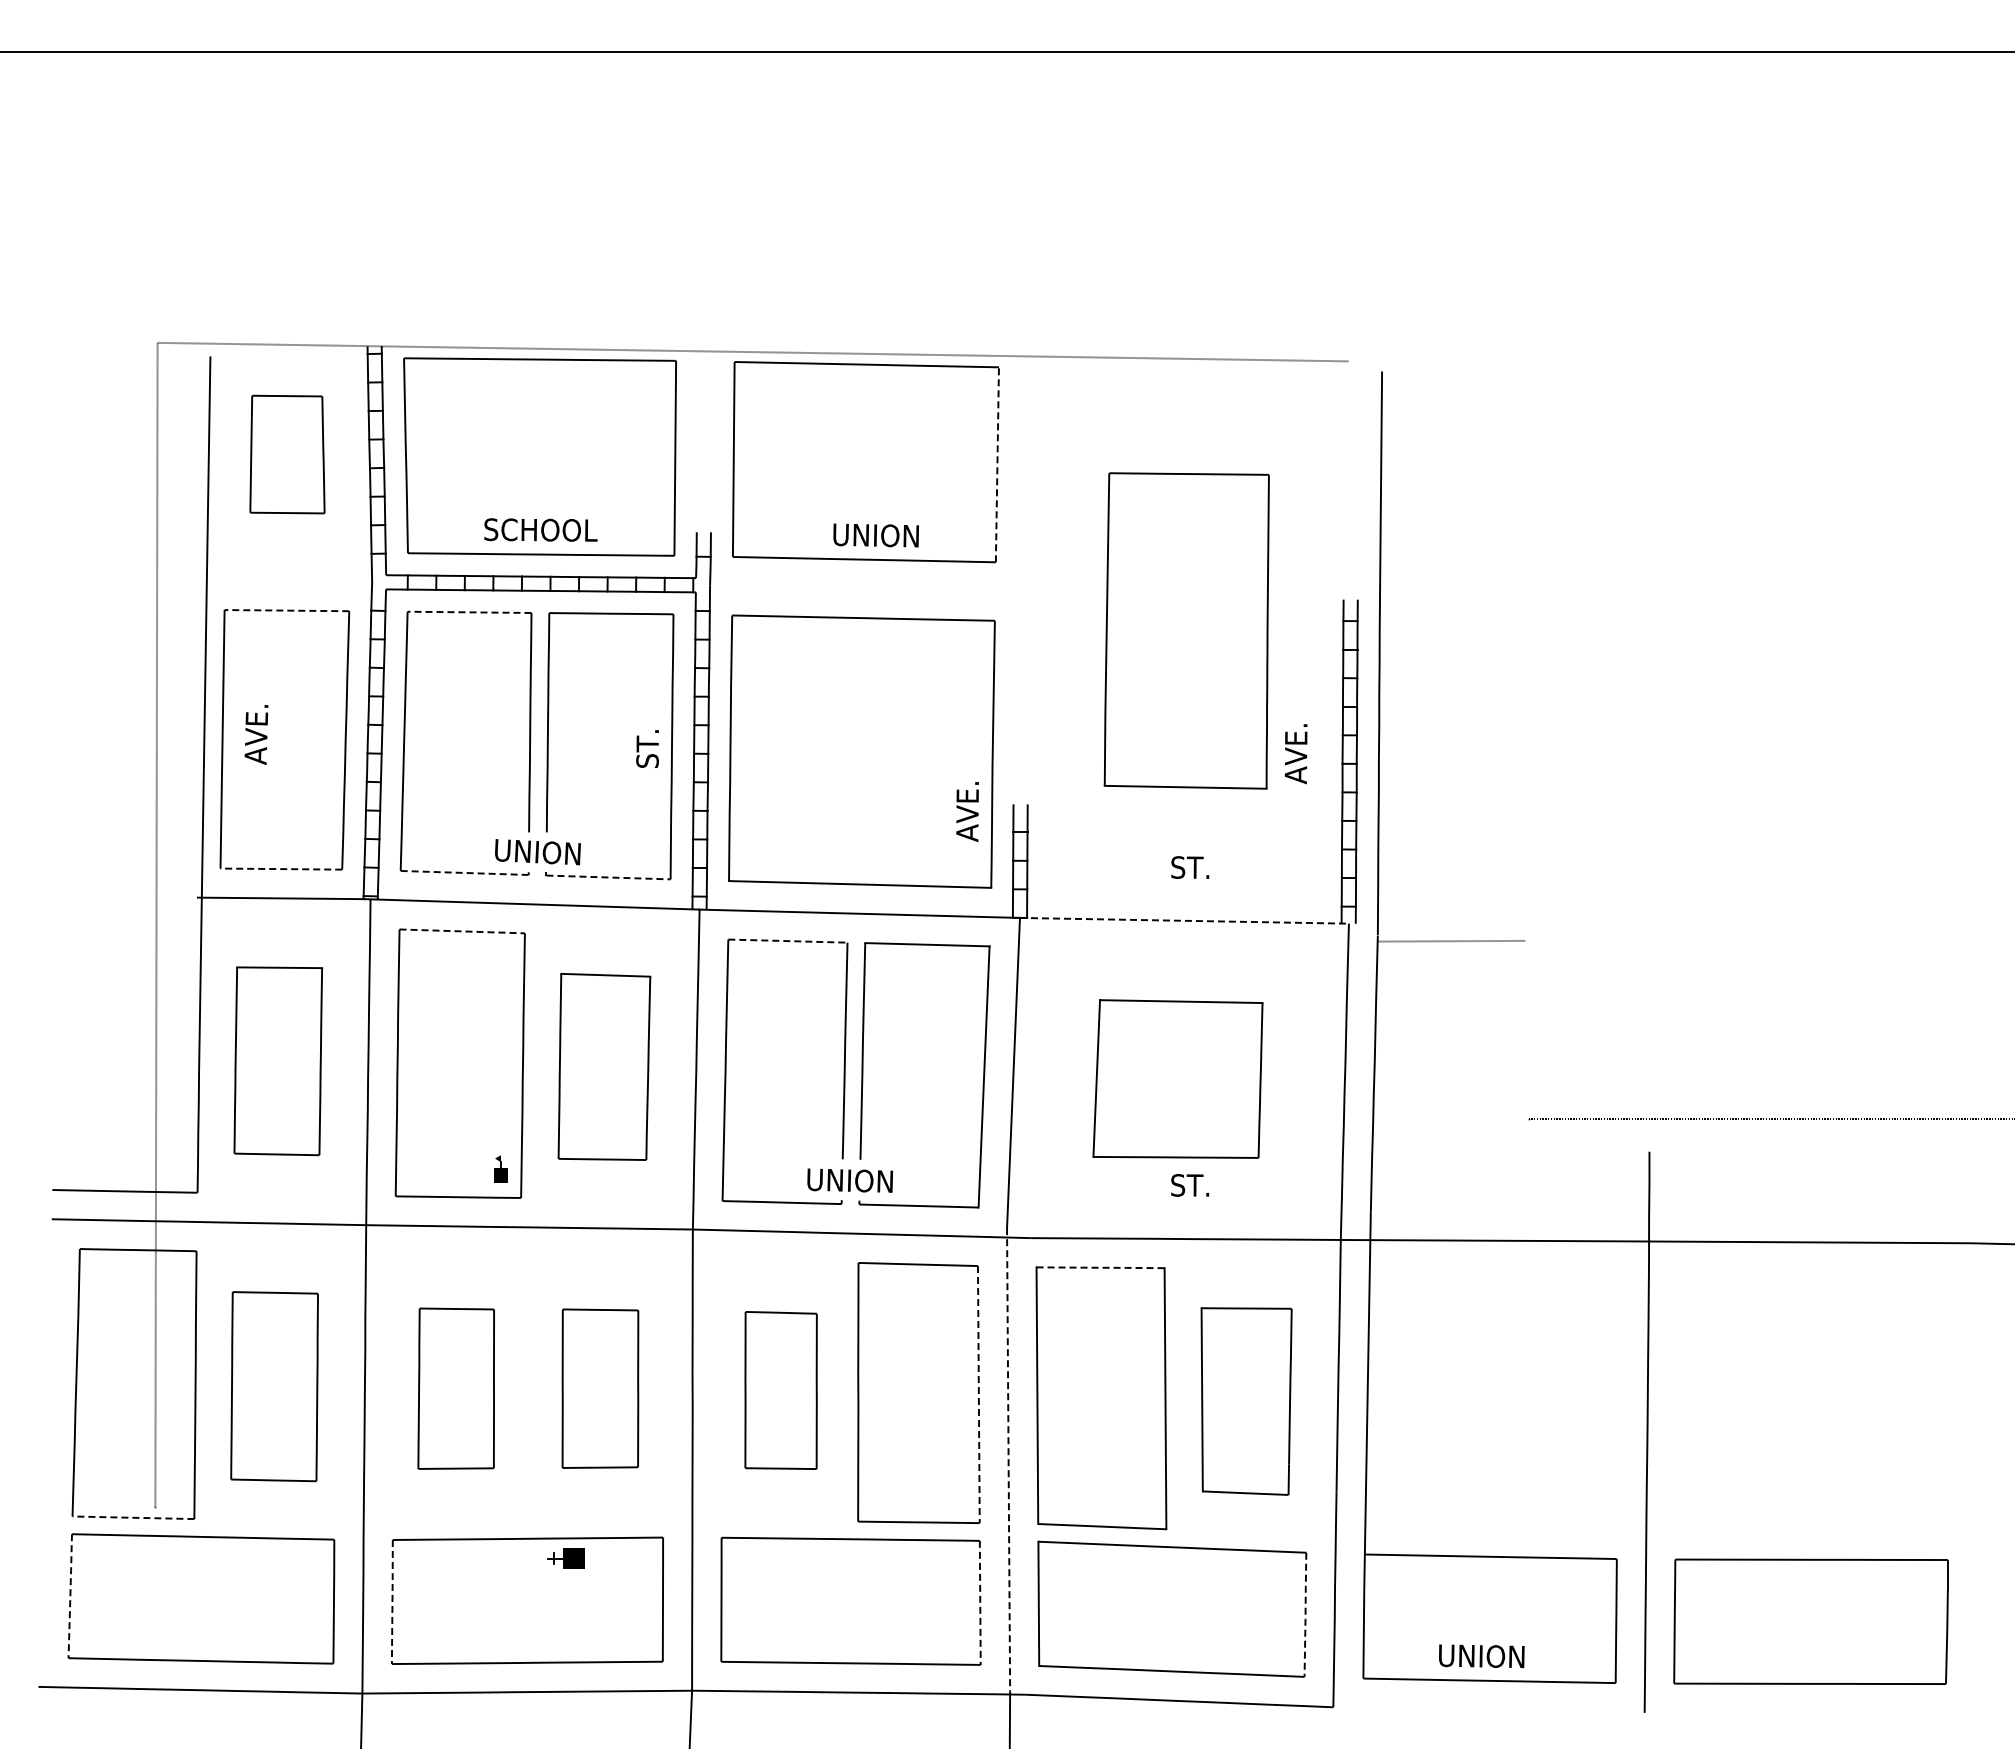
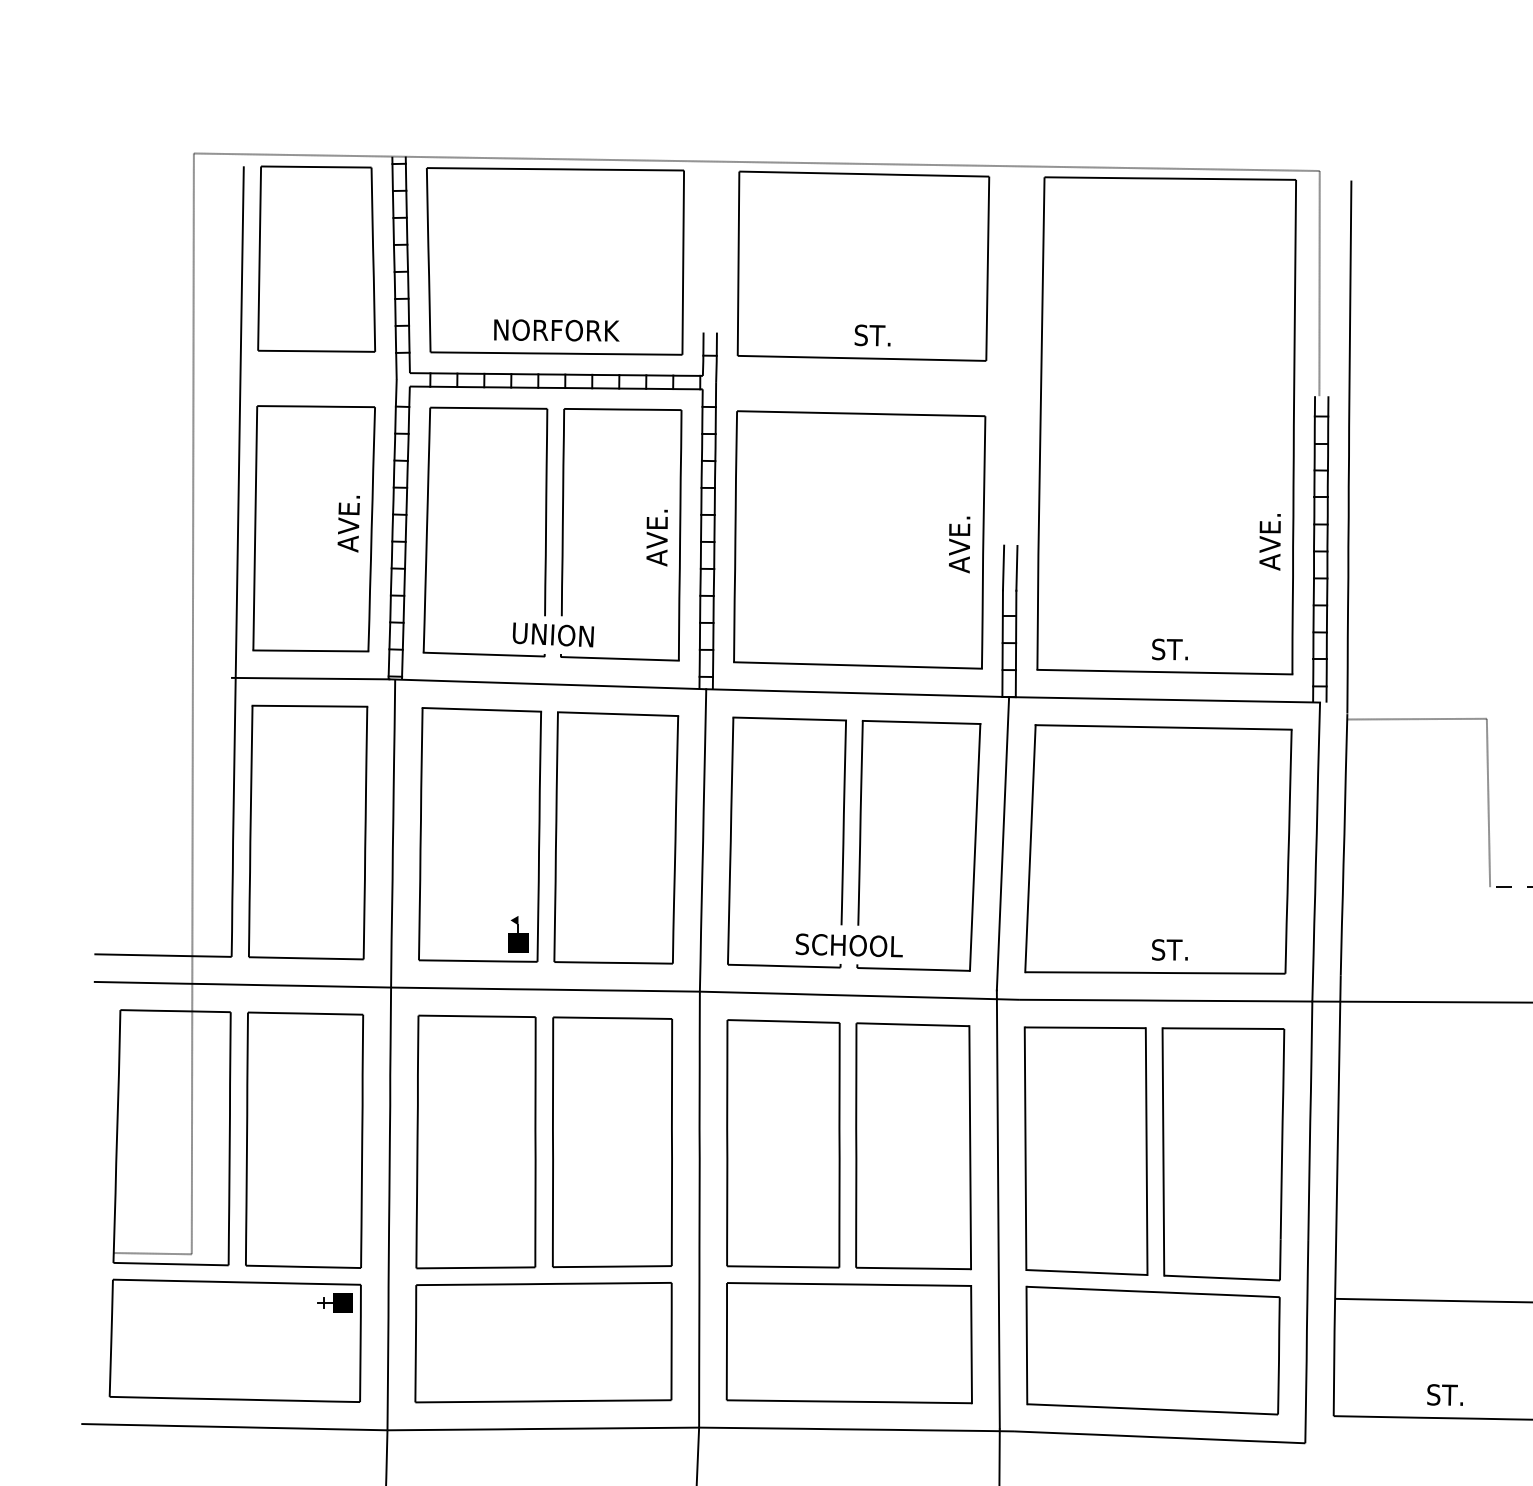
part: (287, 454) -> (316, 259), size x1.67
line: (997, 464) -> (987, 268), dashed -> solid
line: (1348, 480) -> (1319, 283), added
text: (541, 529) -> (556, 329), SCHOOL -> NORFORK
text: (875, 535) -> (872, 335), UNION -> ST.
line: (286, 610) -> (315, 406), dashed -> solid
line: (470, 612) -> (489, 408), dashed -> solid
part: (1186, 630) -> (1166, 425), size x1.67
text: (256, 735) -> (348, 524), moved
text: (647, 749) -> (656, 537), ST. -> AVE.
line: (1013, 781) -> (1002, 568), added
line: (1027, 781) -> (1016, 568), added
text: (967, 811) -> (959, 544), moved
line: (281, 869) -> (311, 651), dashed -> solid
line: (464, 872) -> (483, 654), dashed -> solid
line: (609, 877) -> (621, 658), dashed -> solid
line: (1184, 920) -> (1164, 699), dashed -> solid
line: (462, 931) -> (482, 709), dashed -> solid
line: (787, 941) -> (789, 719), dashed -> solid
line: (1526, 1029) -> (1487, 802), added
part: (277, 1061) -> (307, 832), size x1.43
part: (604, 1066) -> (616, 837), size x1.43
part: (1177, 1078) -> (1157, 848), size x1.67
part: (500, 1168) -> (518, 933), size x1.43
text: (850, 1180) -> (848, 945), UNION -> SCHOOL
line: (1100, 1267) -> (1085, 1027), dashed -> solid
part: (274, 1386) -> (304, 1140), size x1.43
part: (456, 1388) -> (476, 1141), size x1.67
part: (600, 1388) -> (612, 1141), size x1.67
part: (780, 1390) -> (782, 1143), size x1.67
line: (978, 1394) -> (969, 1147), dashed -> solid
part: (1246, 1401) -> (1223, 1154), size x1.43
line: (1008, 1459) -> (998, 1209), dashed -> solid
line: (113, 1506) -> (152, 1253), added
line: (133, 1517) -> (171, 1263), dashed -> solid
part: (565, 1558) -> (334, 1302), moved
line: (70, 1597) -> (111, 1339), dashed -> solid
line: (392, 1602) -> (415, 1344), dashed -> solid
line: (980, 1603) -> (971, 1345), dashed -> solid
line: (1305, 1615) -> (1278, 1356), dashed -> solid
text: (1481, 1656) -> (1445, 1395), UNION -> ST.

